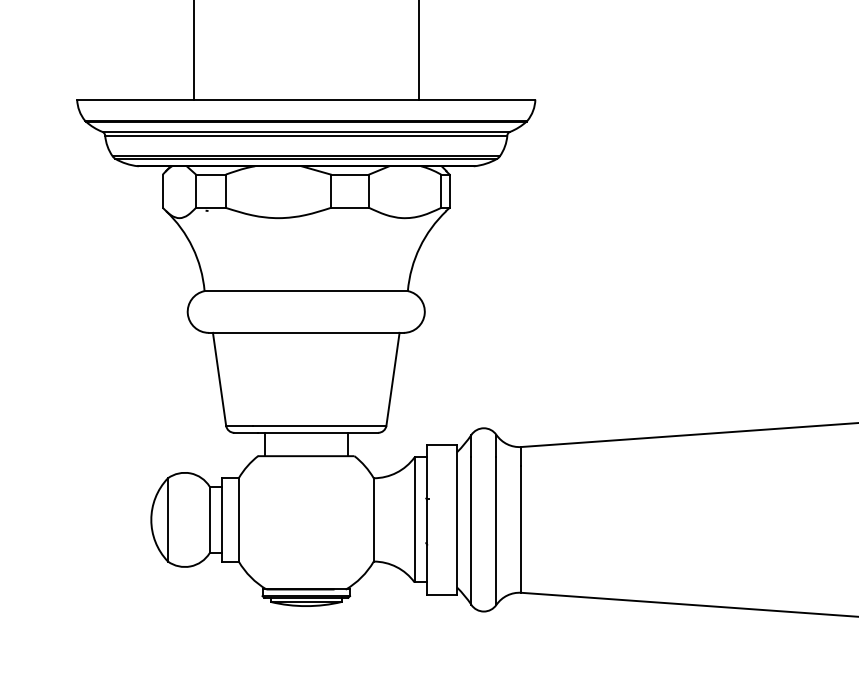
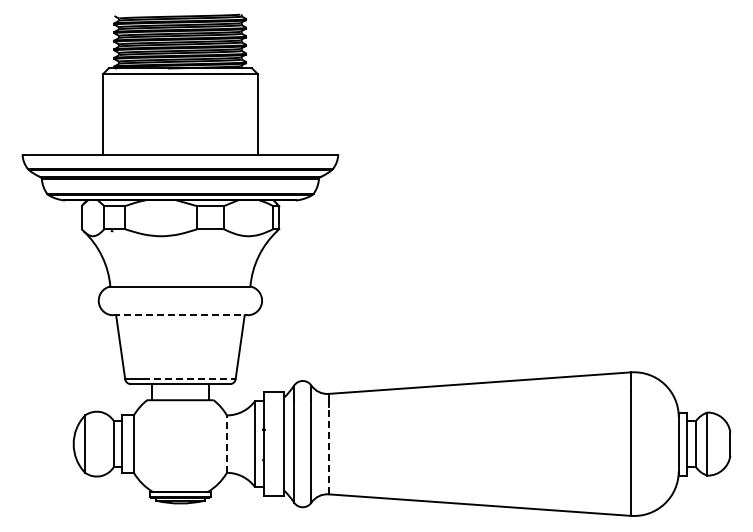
line: (306, 333) -> (180, 315), solid -> dashed
line: (320, 426) -> (190, 379), solid -> dashed
line: (373, 520) -> (226, 444), solid -> dashed
line: (521, 529) -> (328, 450), solid -> dashed

